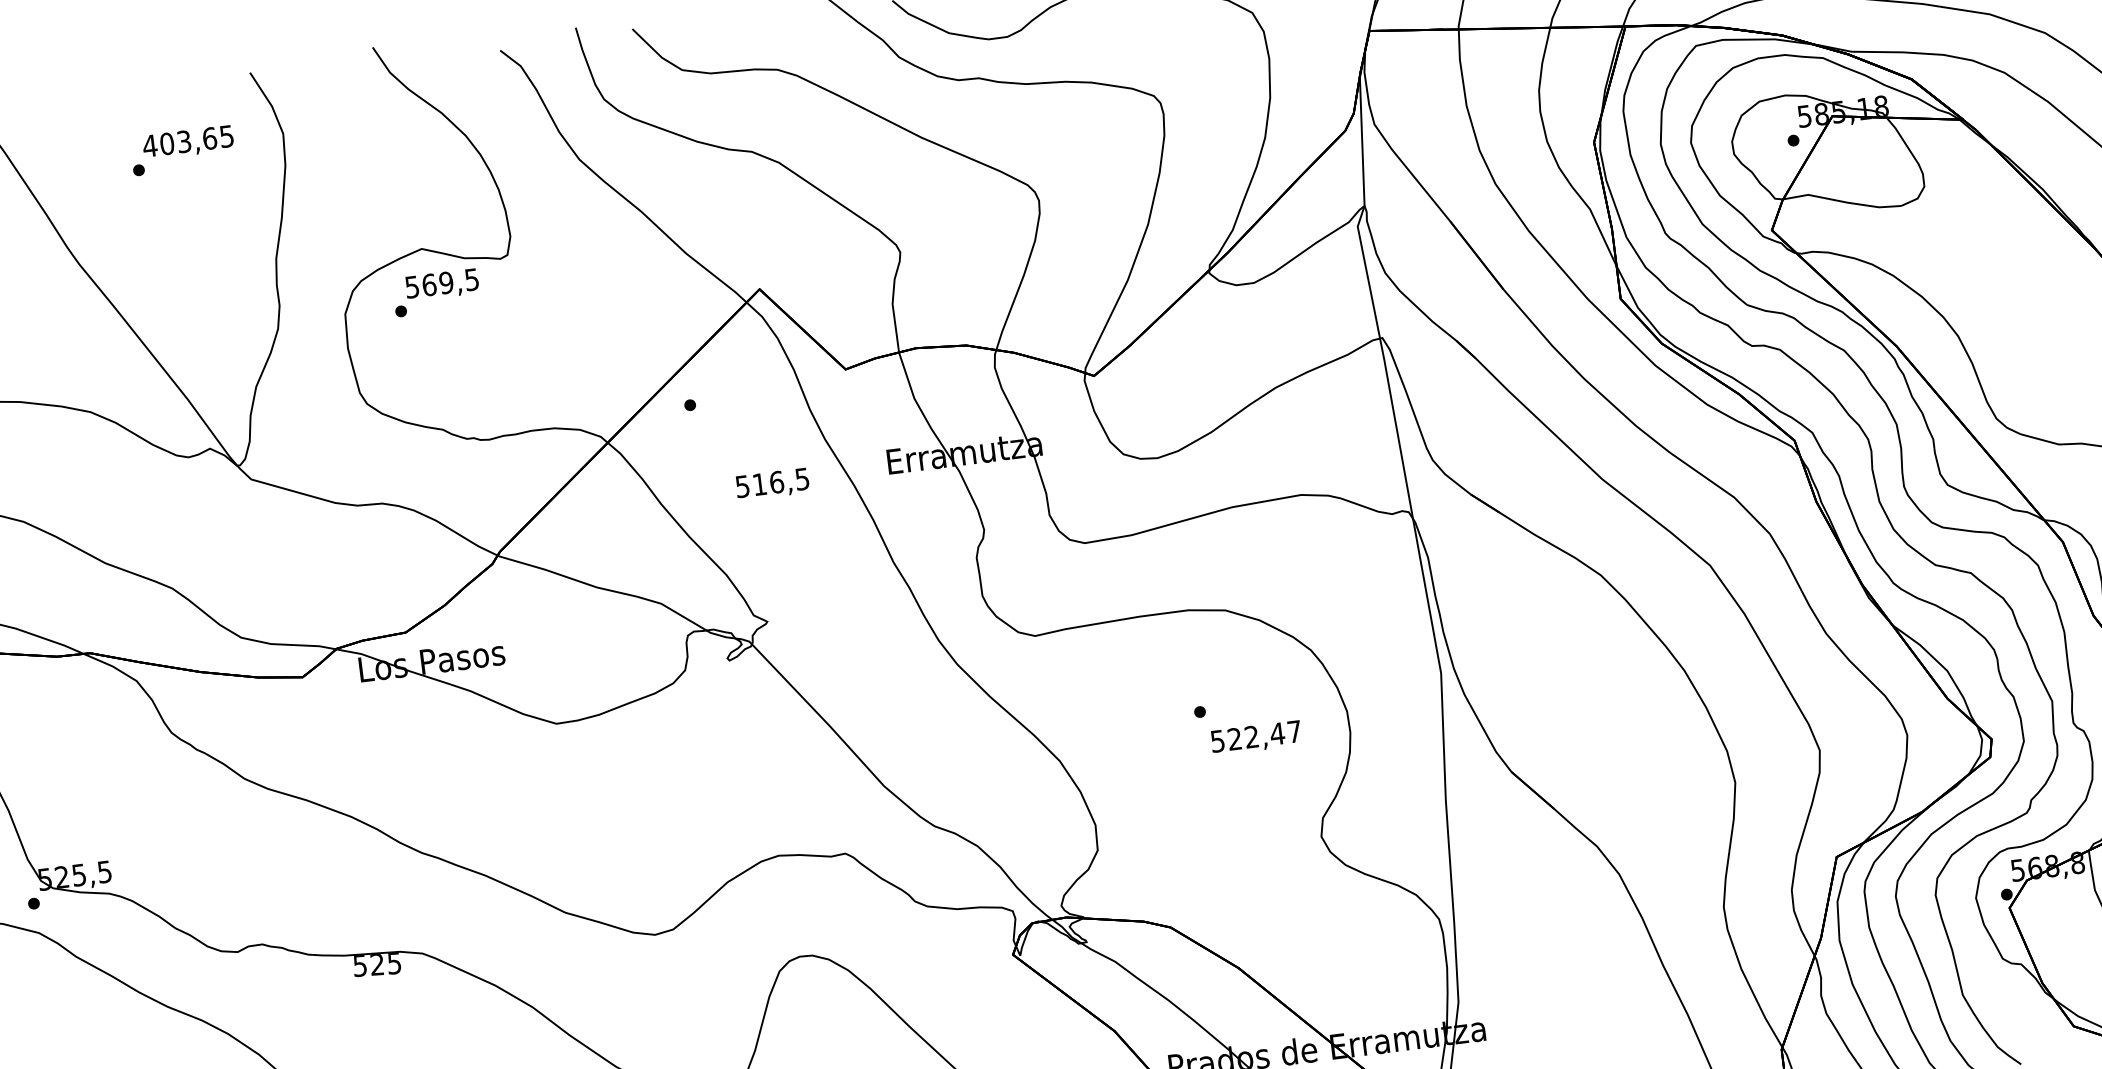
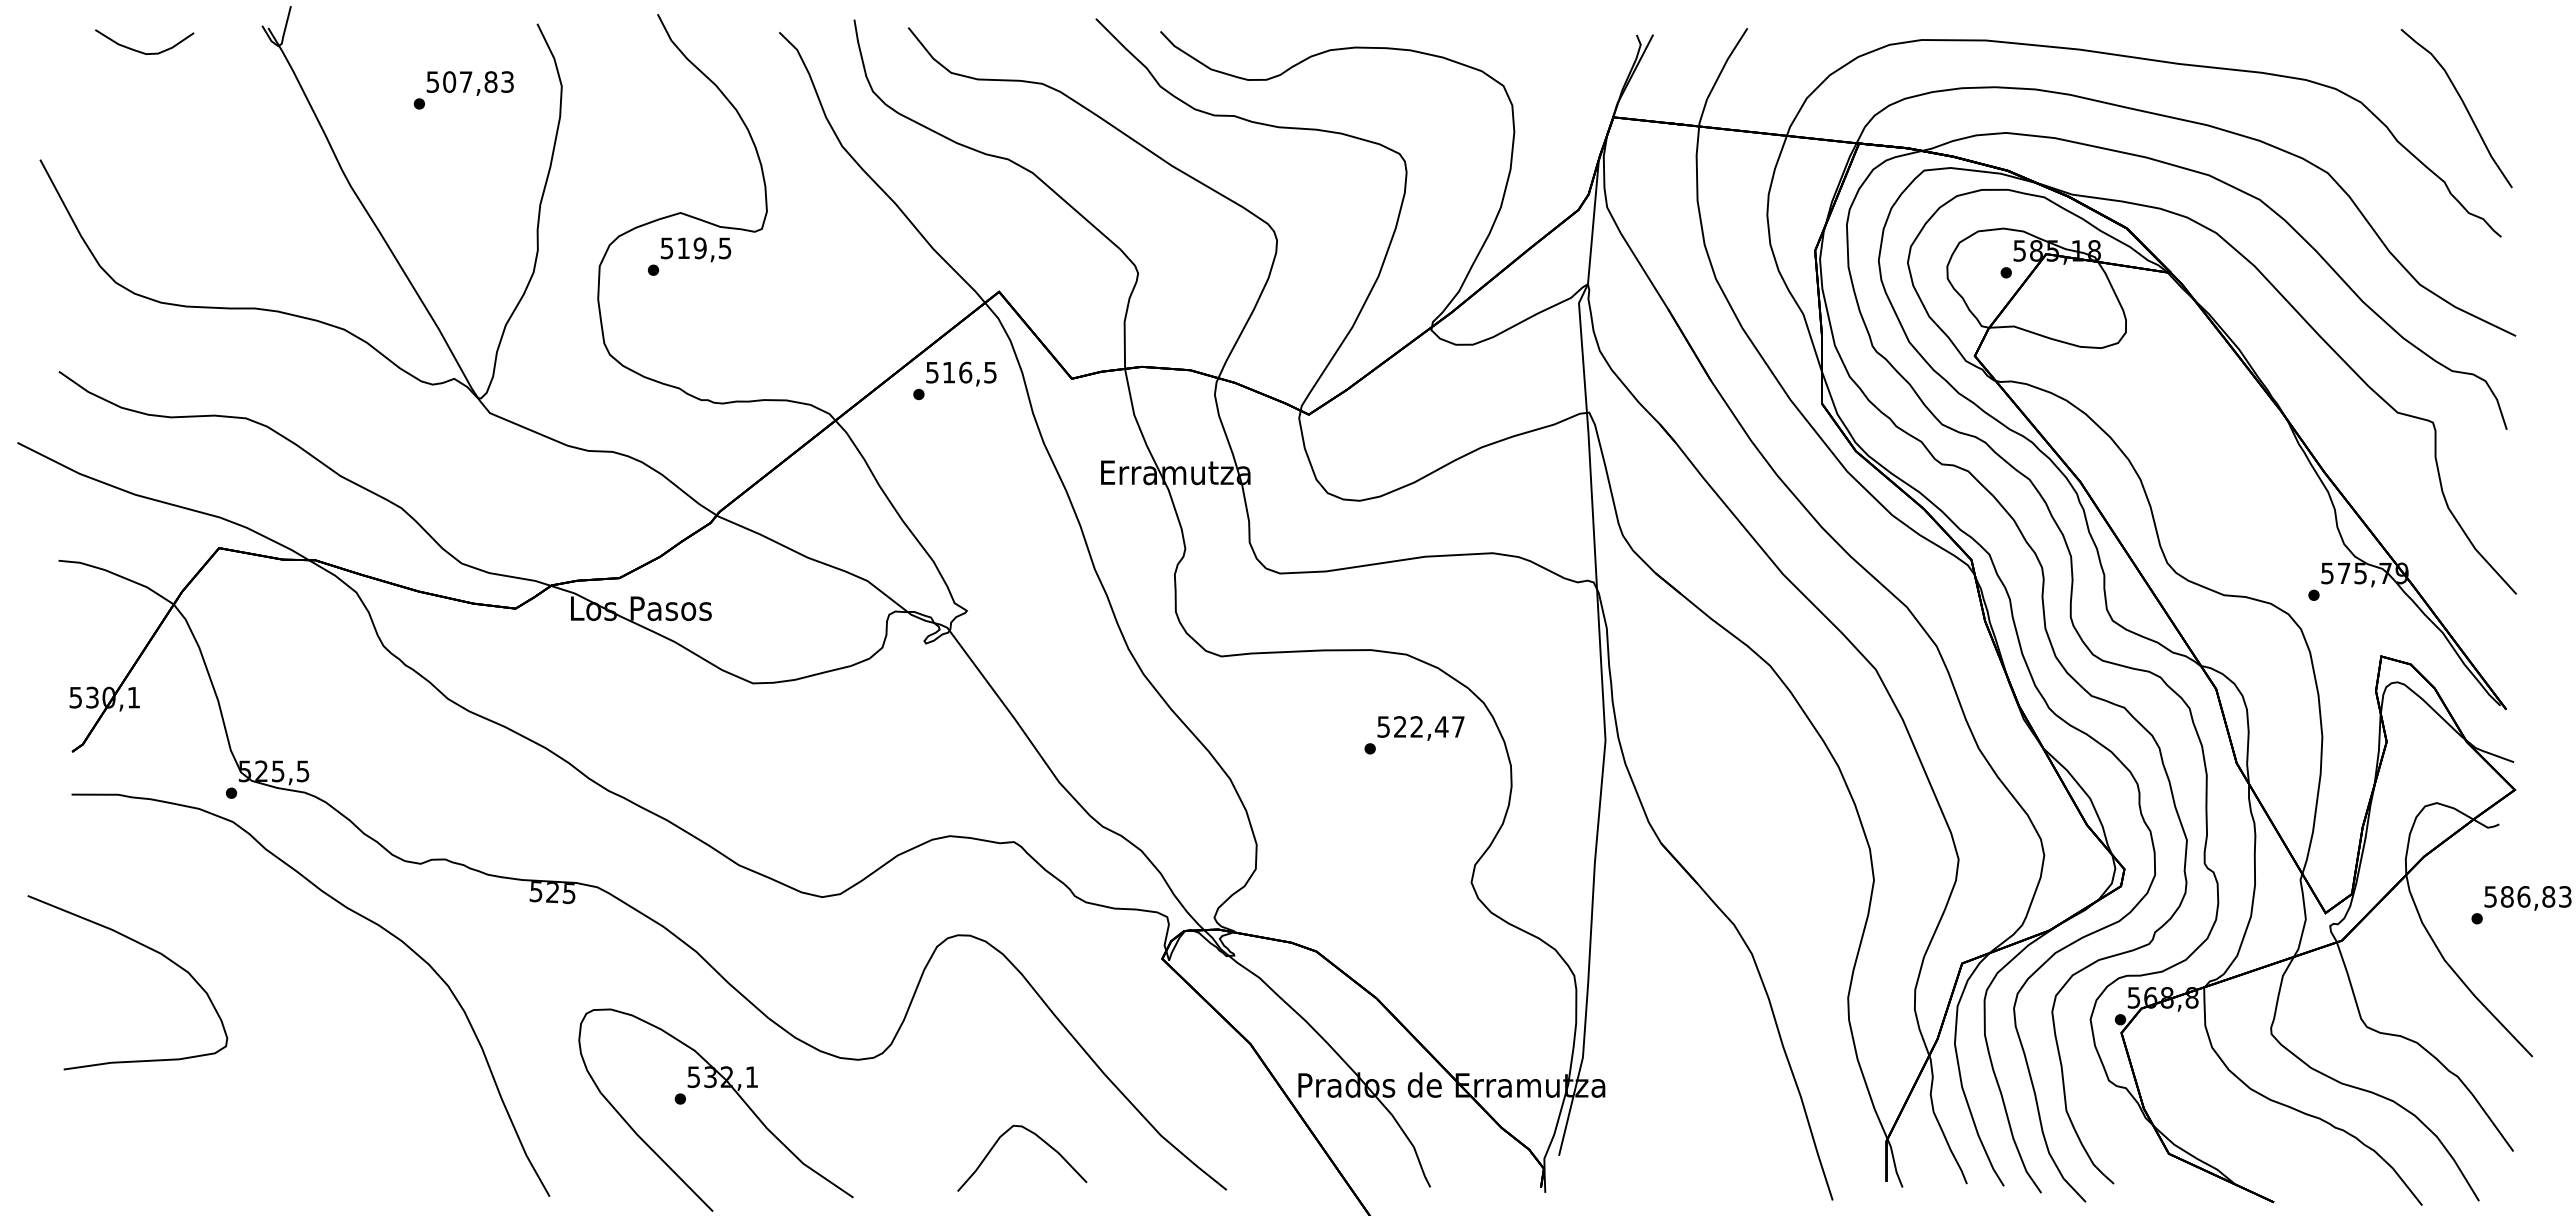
text: (187, 140) -> (469, 81), 403,65 -> 507,83
text: (429, 285) -> (683, 248), 569,5 -> 519,5
text: (772, 483) -> (961, 373), moved
text: (1255, 738) -> (1420, 728), moved

